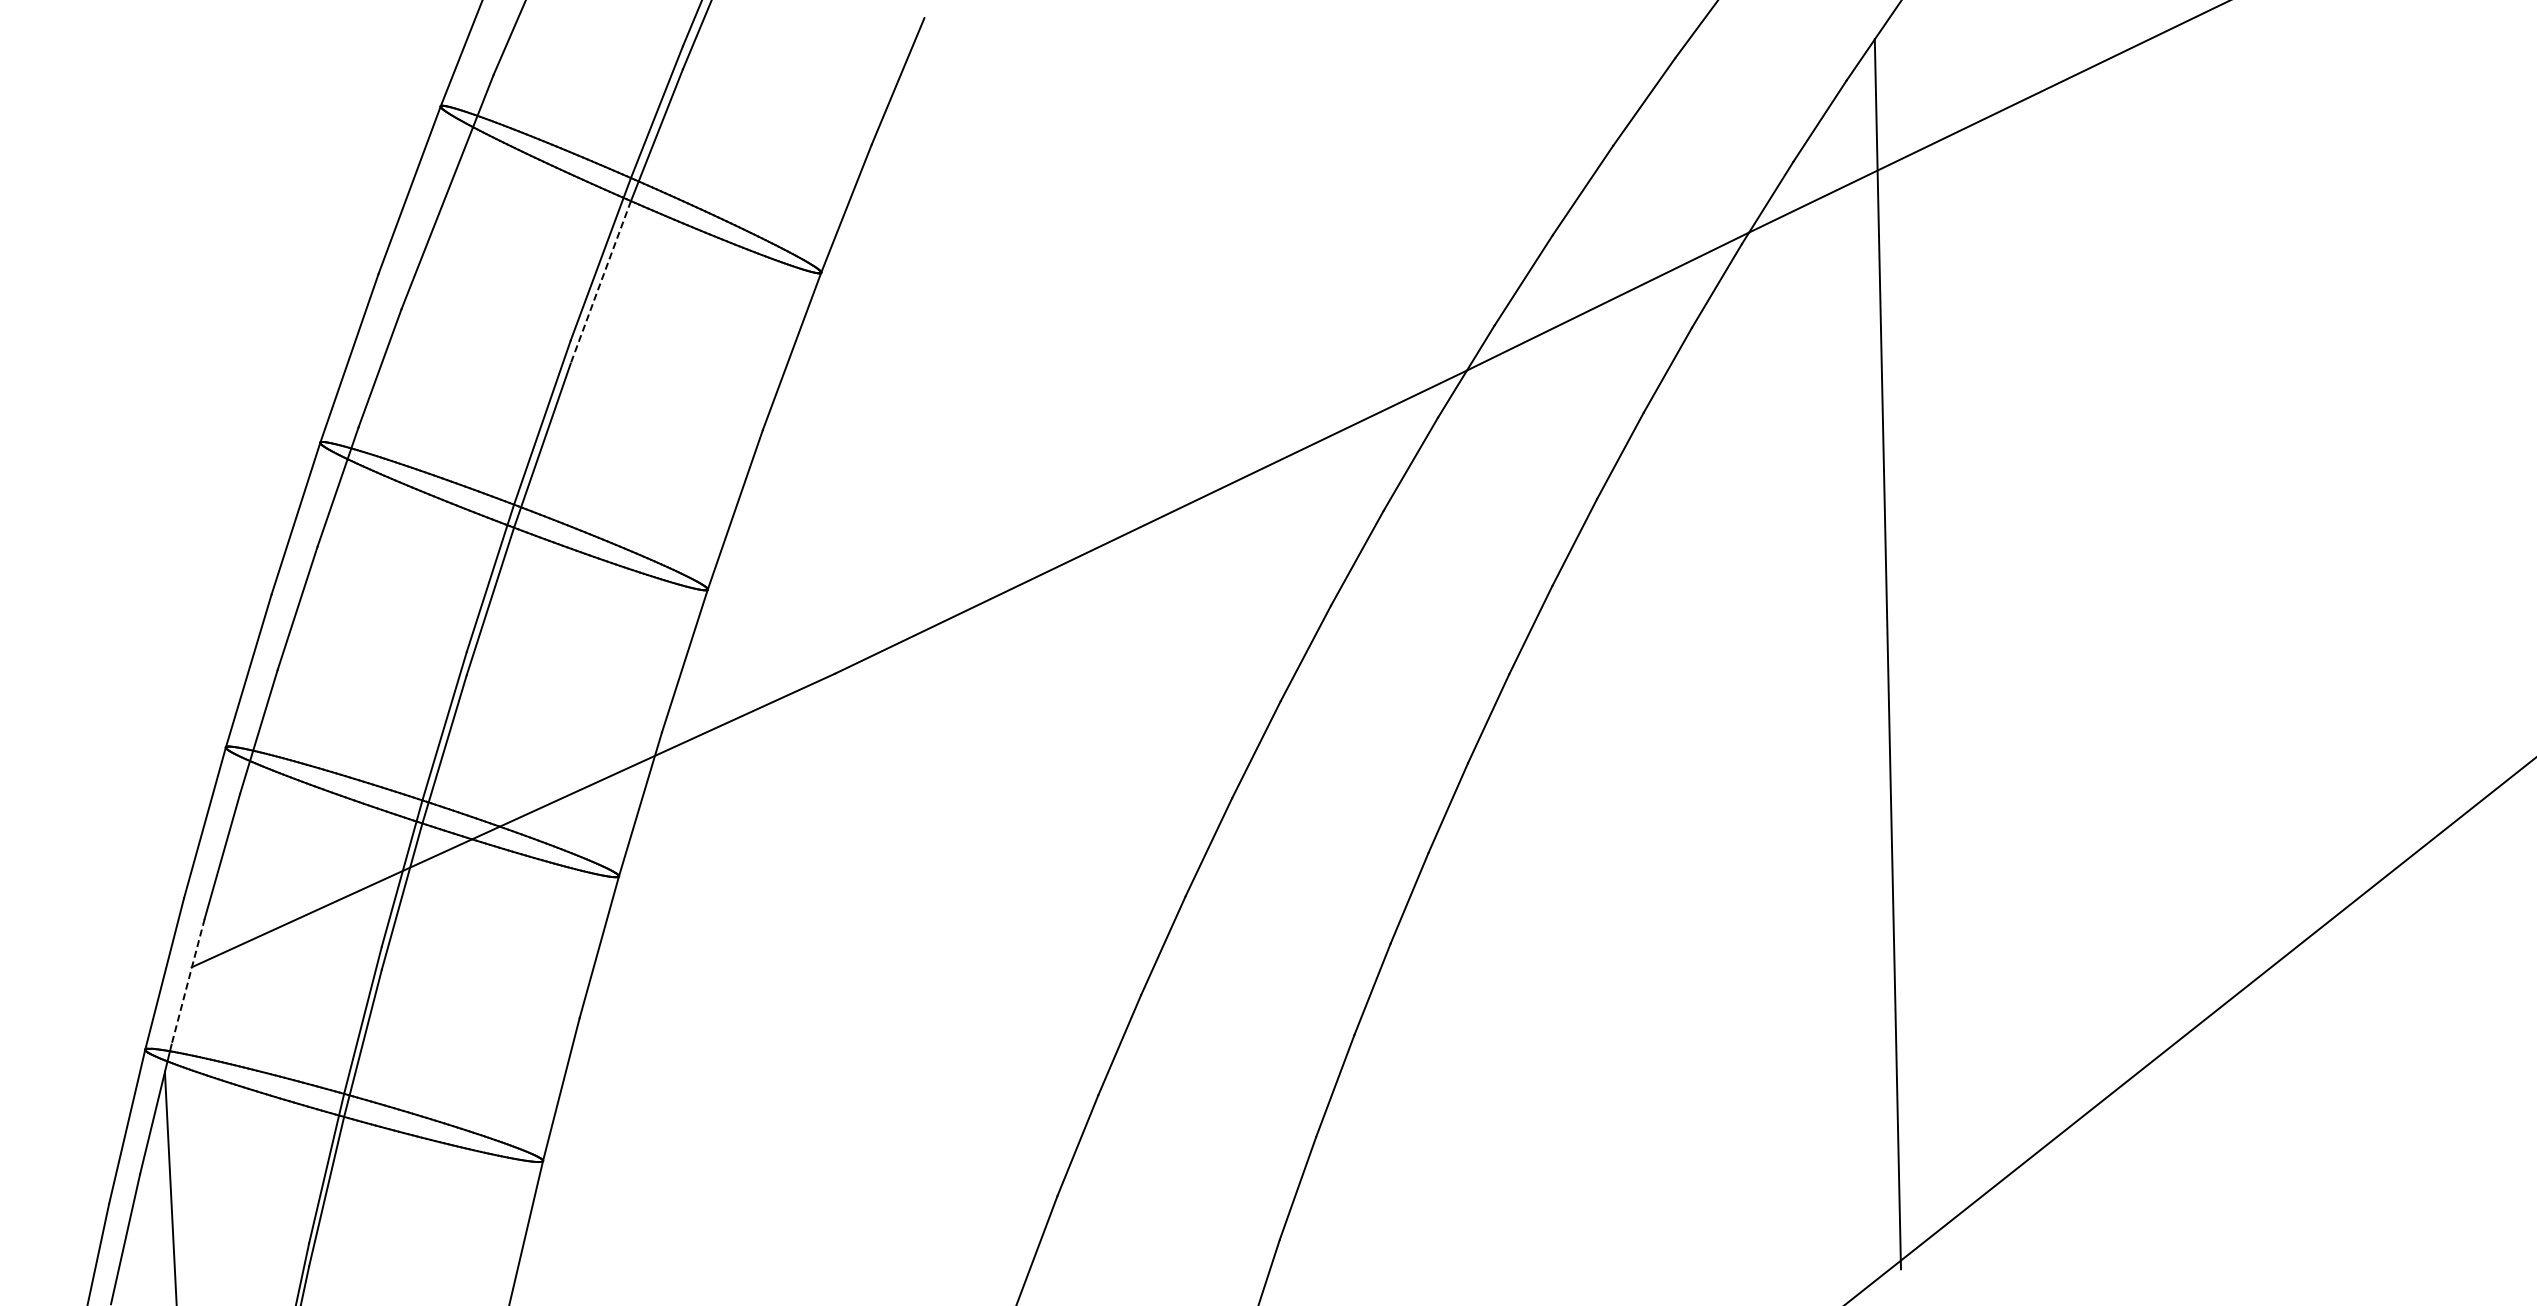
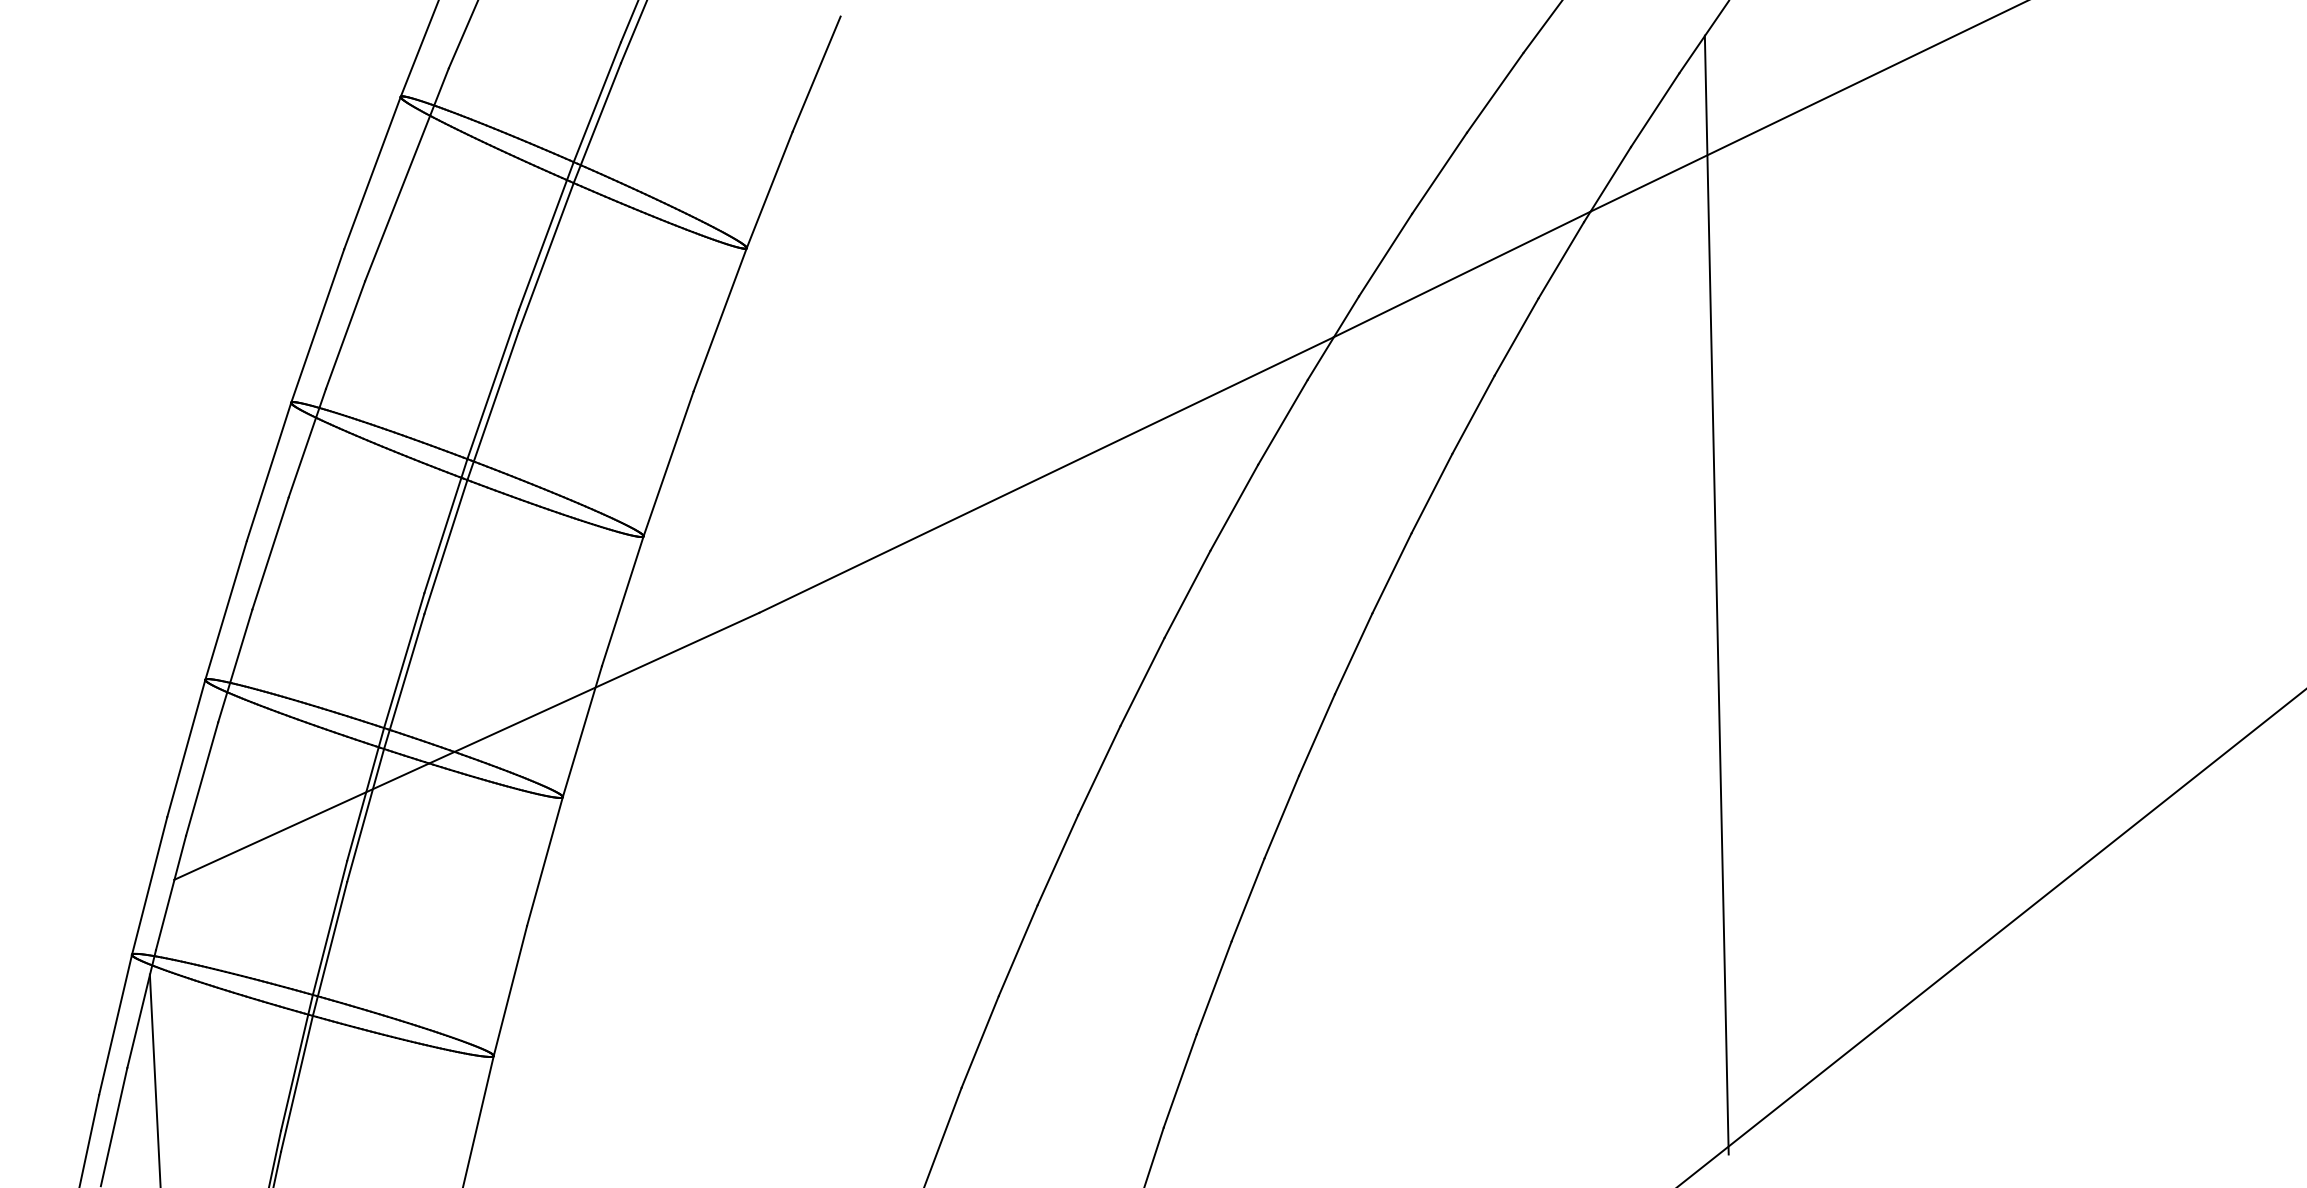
line: (600, 282) -> (546, 257), dashed -> solid
line: (188, 981) -> (171, 892), dashed -> solid

